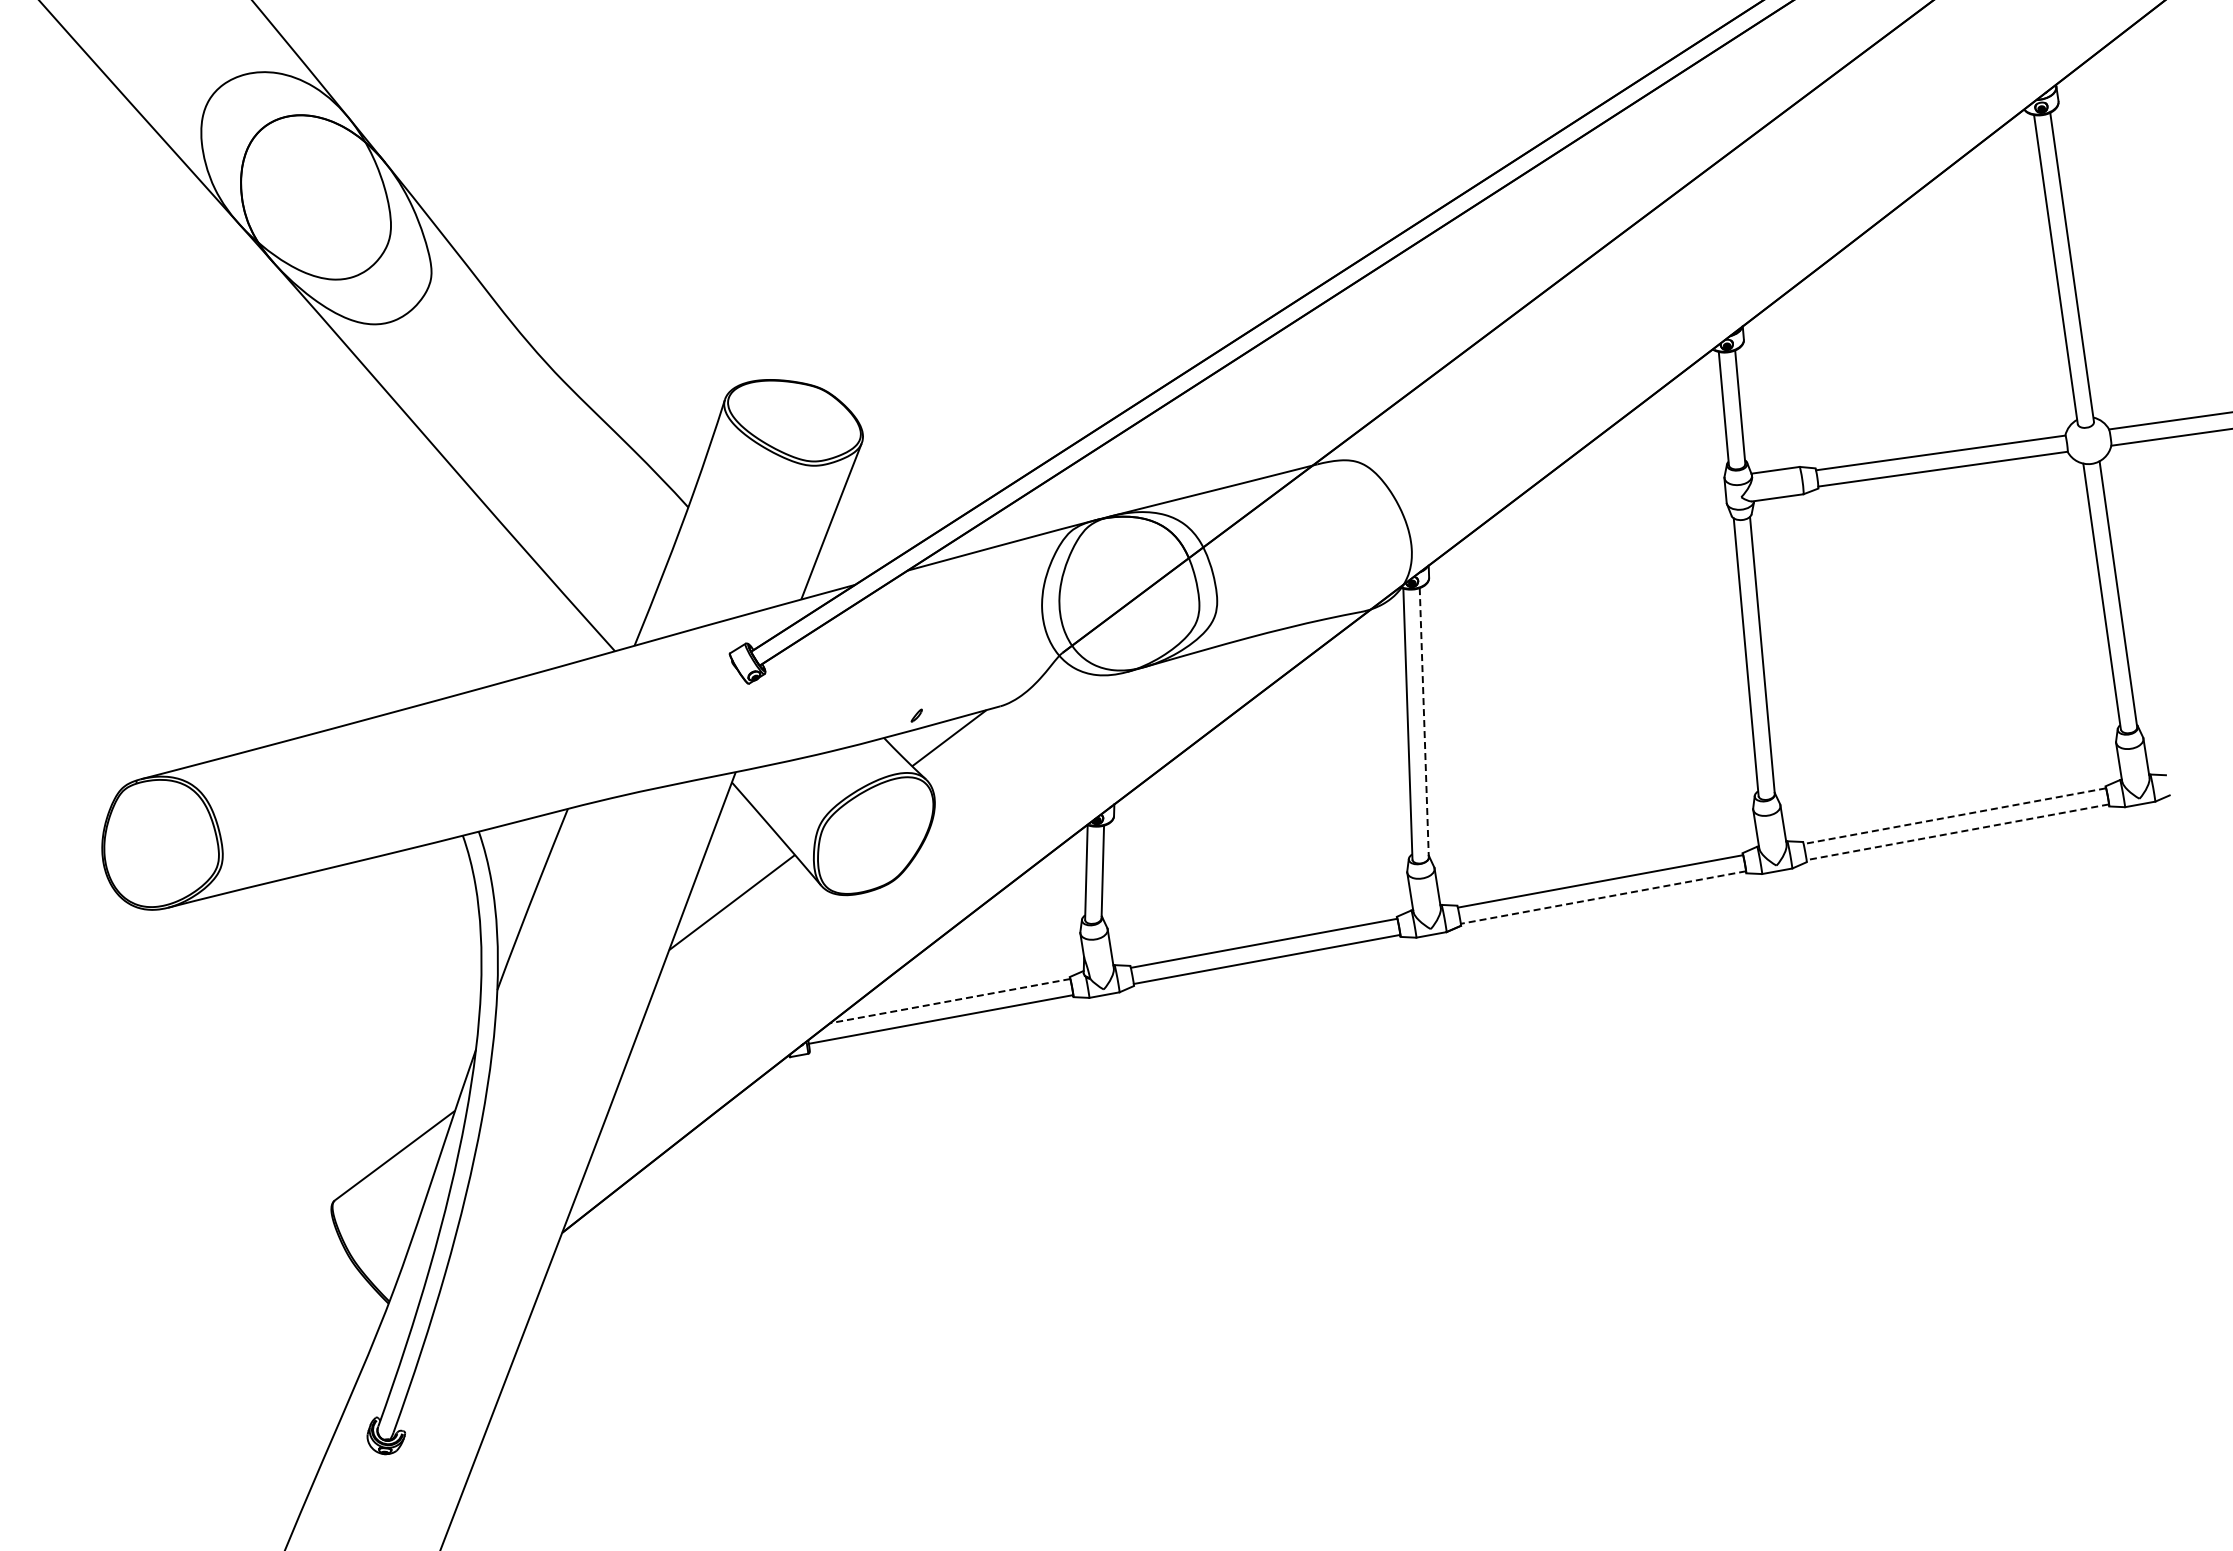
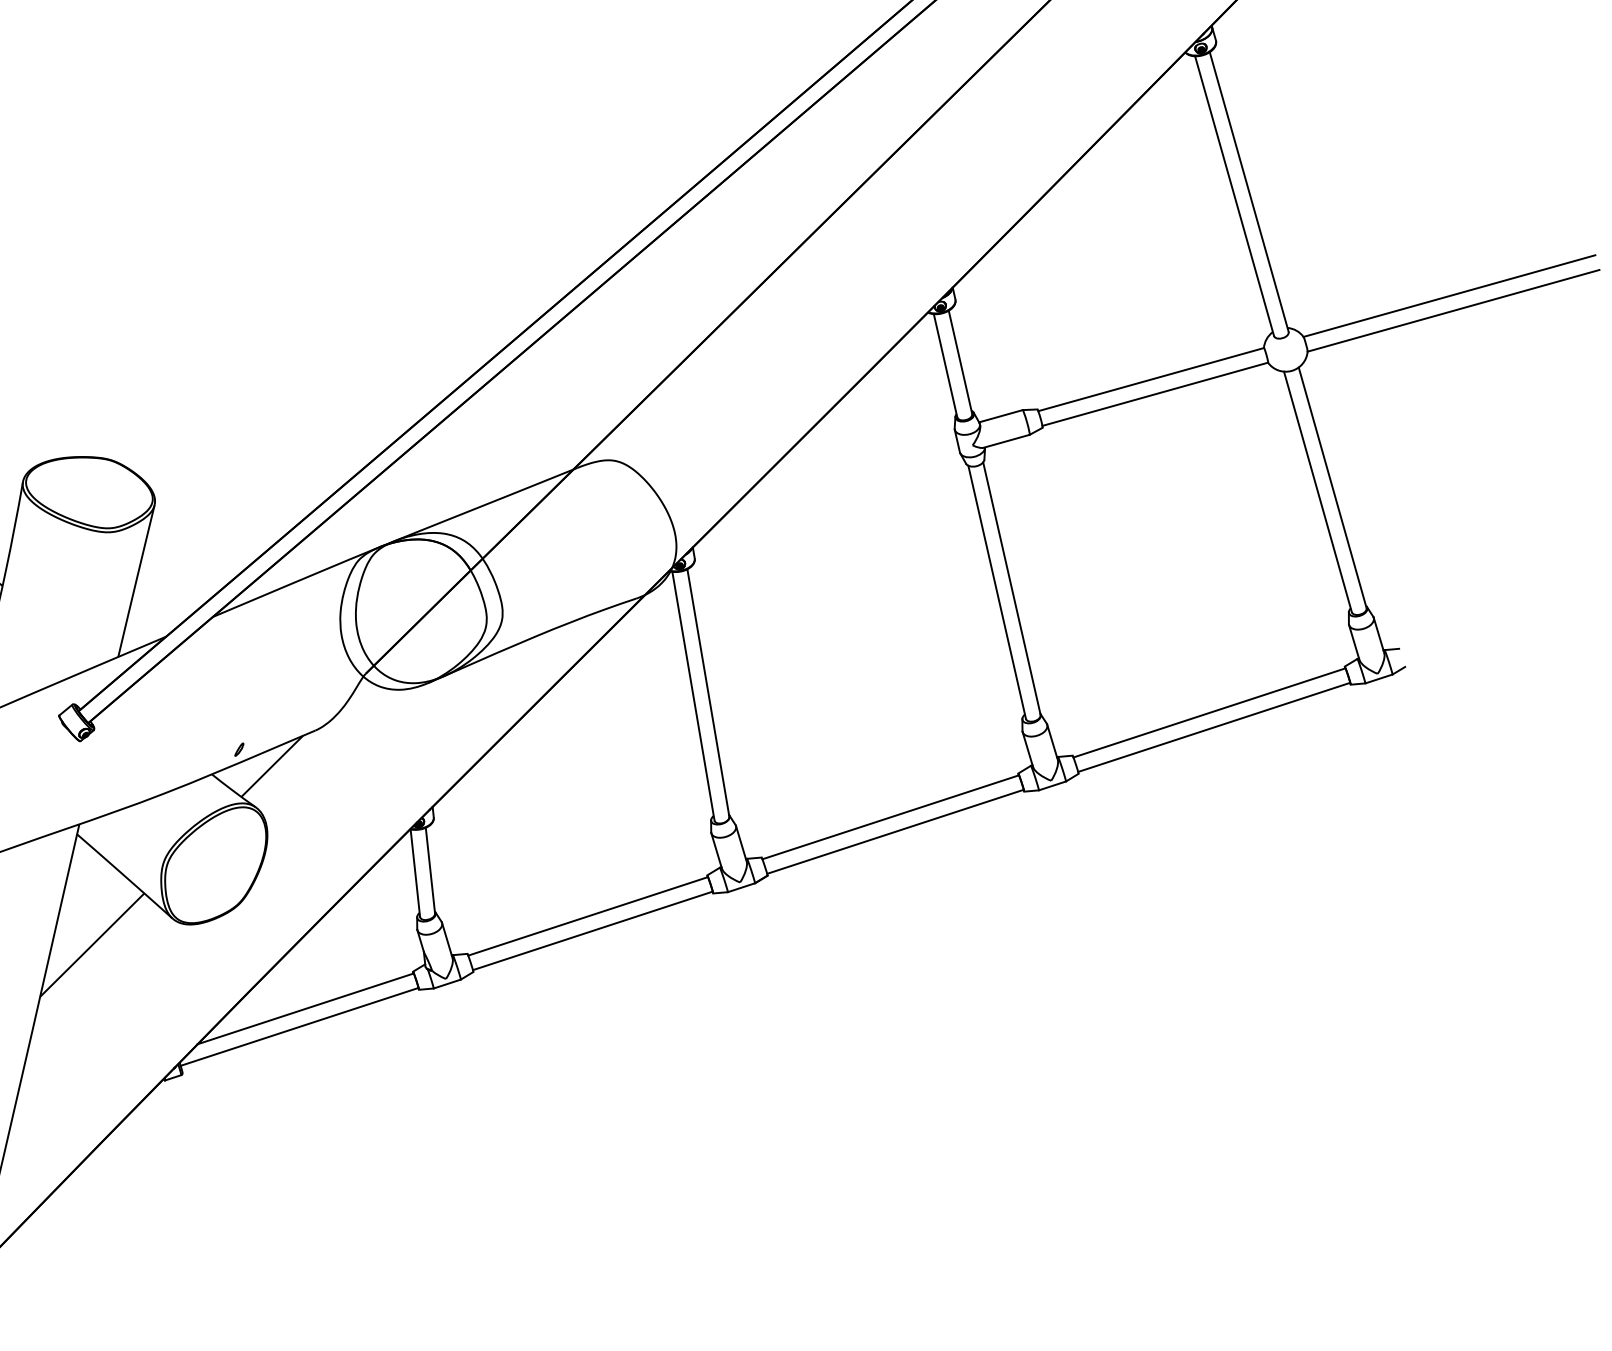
line: (1424, 722) -> (708, 692), dashed -> solid
line: (1954, 816) -> (1209, 713), dashed -> solid
line: (1957, 832) -> (1213, 727), dashed -> solid
line: (1603, 897) -> (895, 831), dashed -> solid
line: (949, 1001) -> (305, 1009), dashed -> solid

